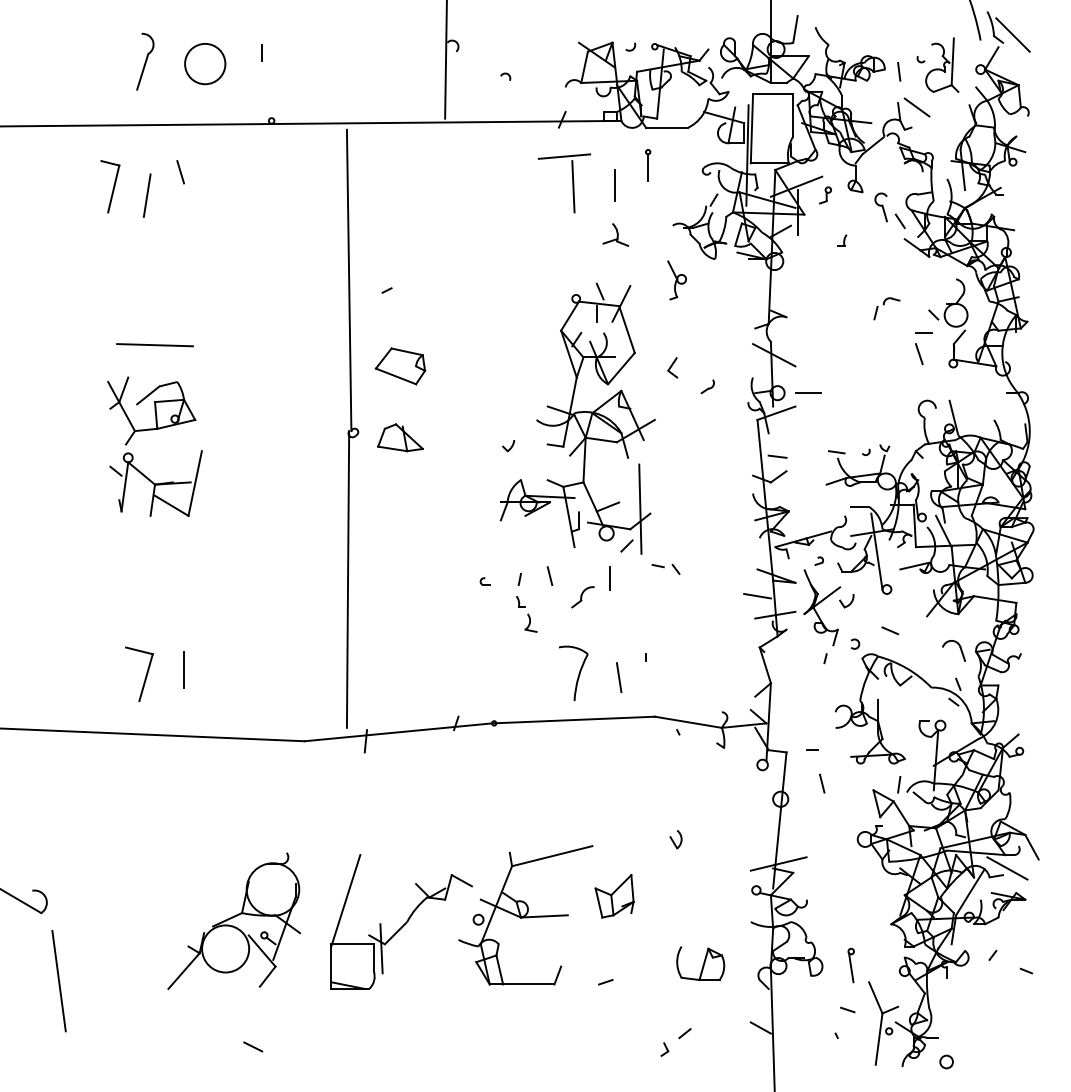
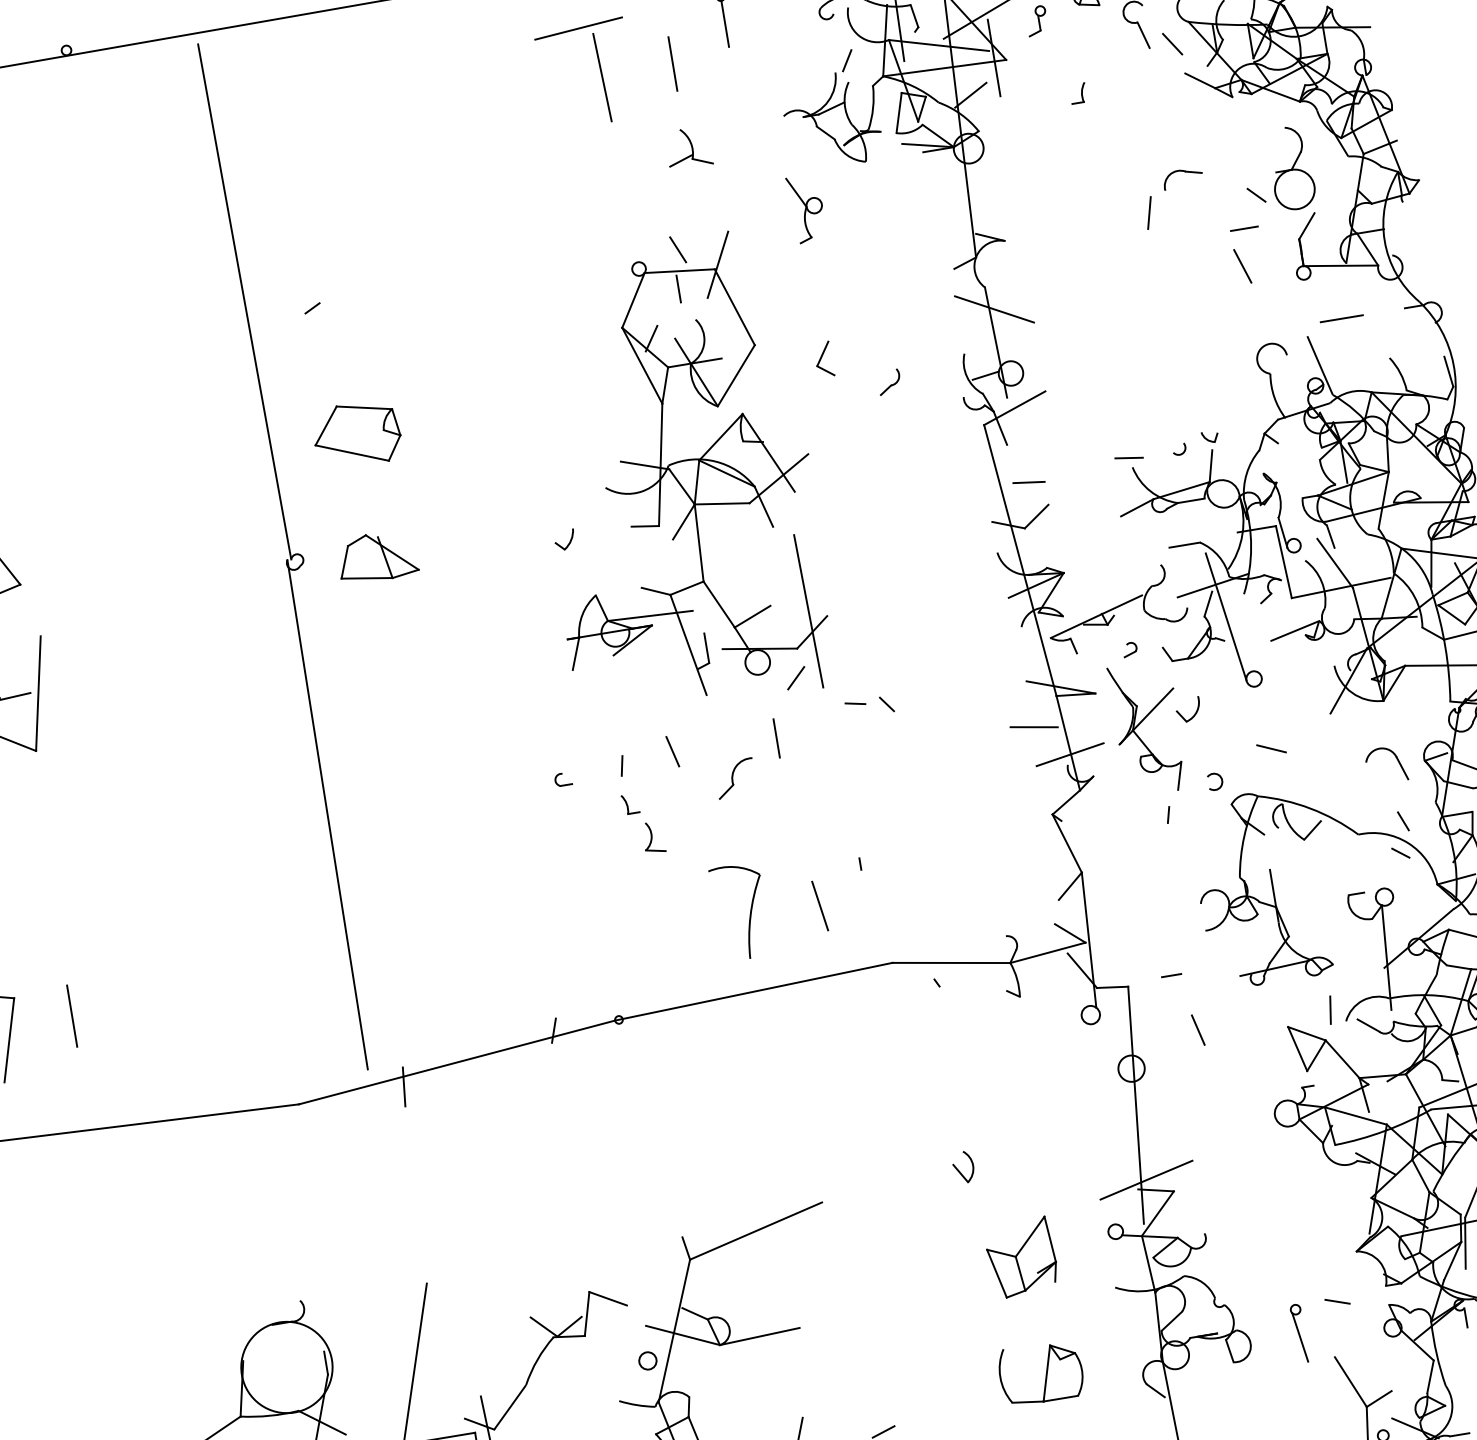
part: (886, 308) -> (1173, 197), size x1.43
line: (808, 392) -> (1341, 317), moved
part: (614, 896) -> (1021, 1258), moved
line: (847, 1009) -> (1336, 1300), moved

